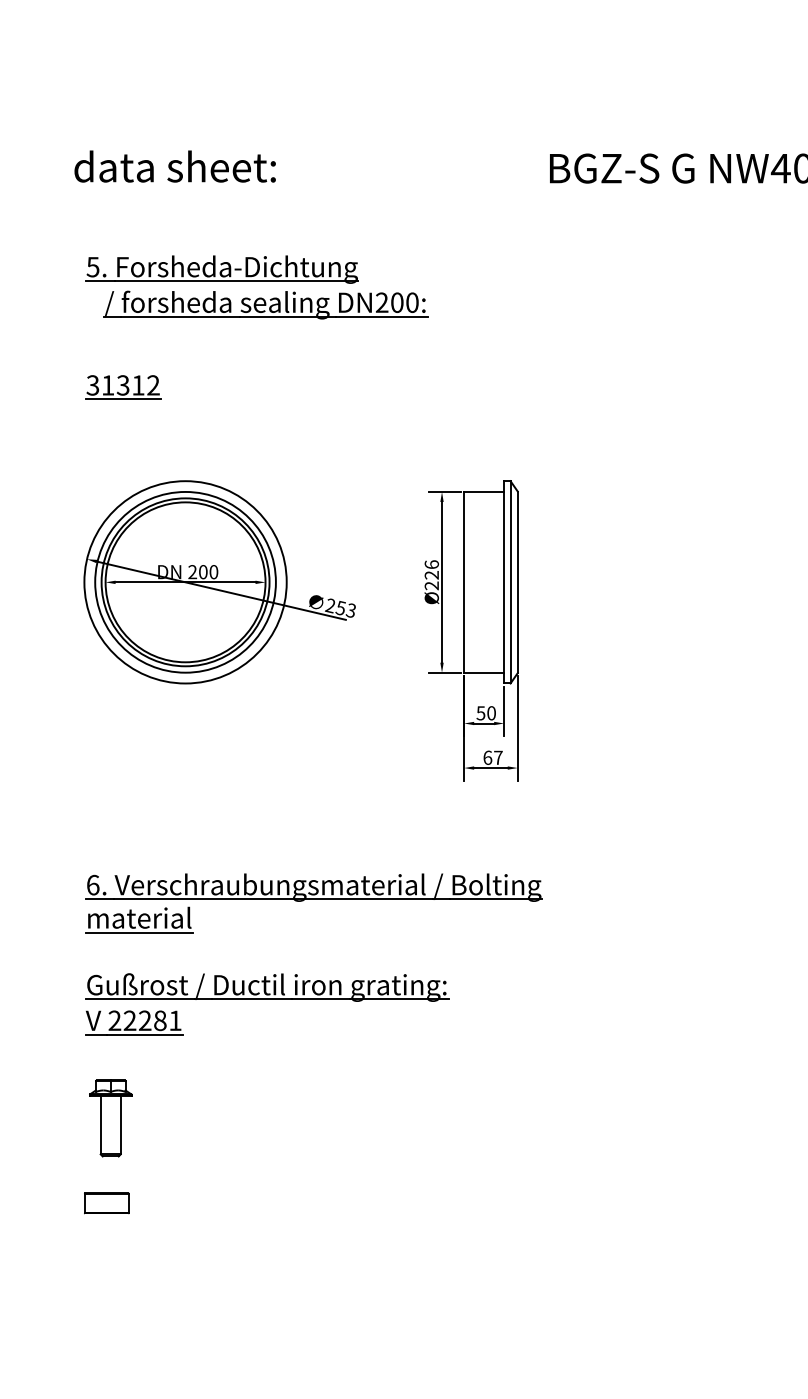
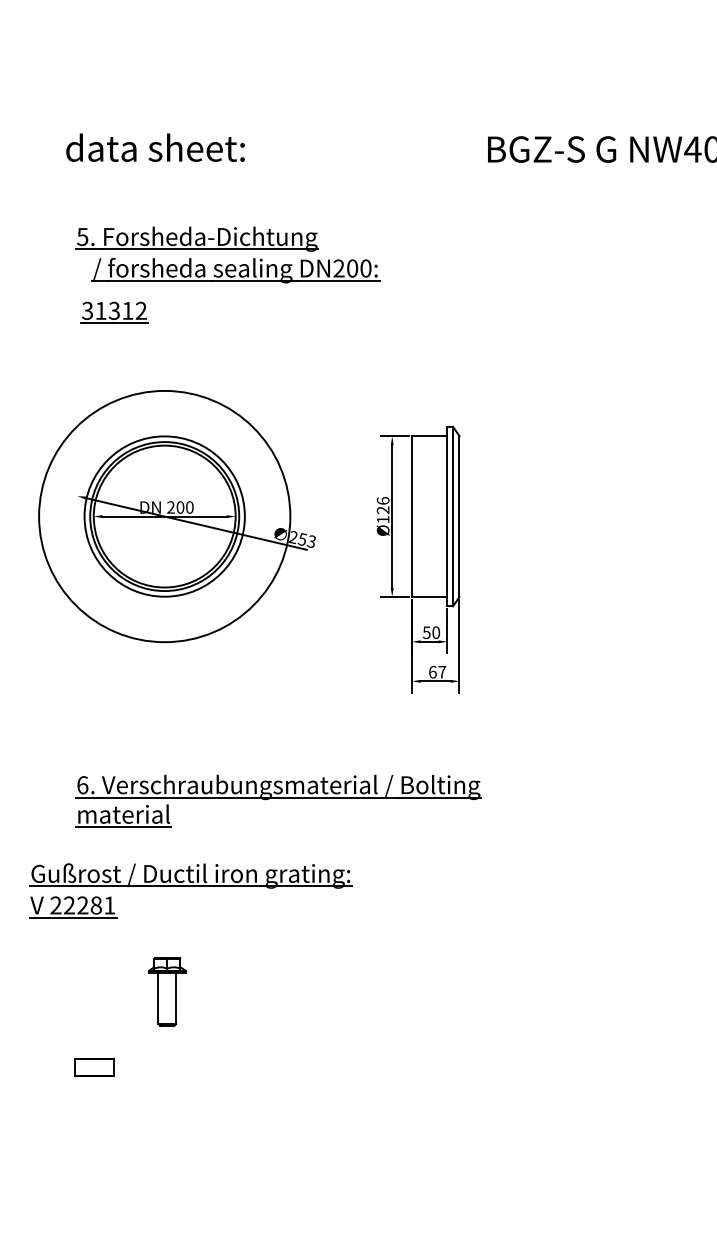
part: (123, 387) -> (114, 312), moved
circle: (185, 582) -> (164, 516), size x1.4
text: (431, 585) -> (382, 519), Ø226 -> Ø126
part: (266, 1003) -> (190, 890), moved
part: (110, 1117) -> (167, 991), moved

